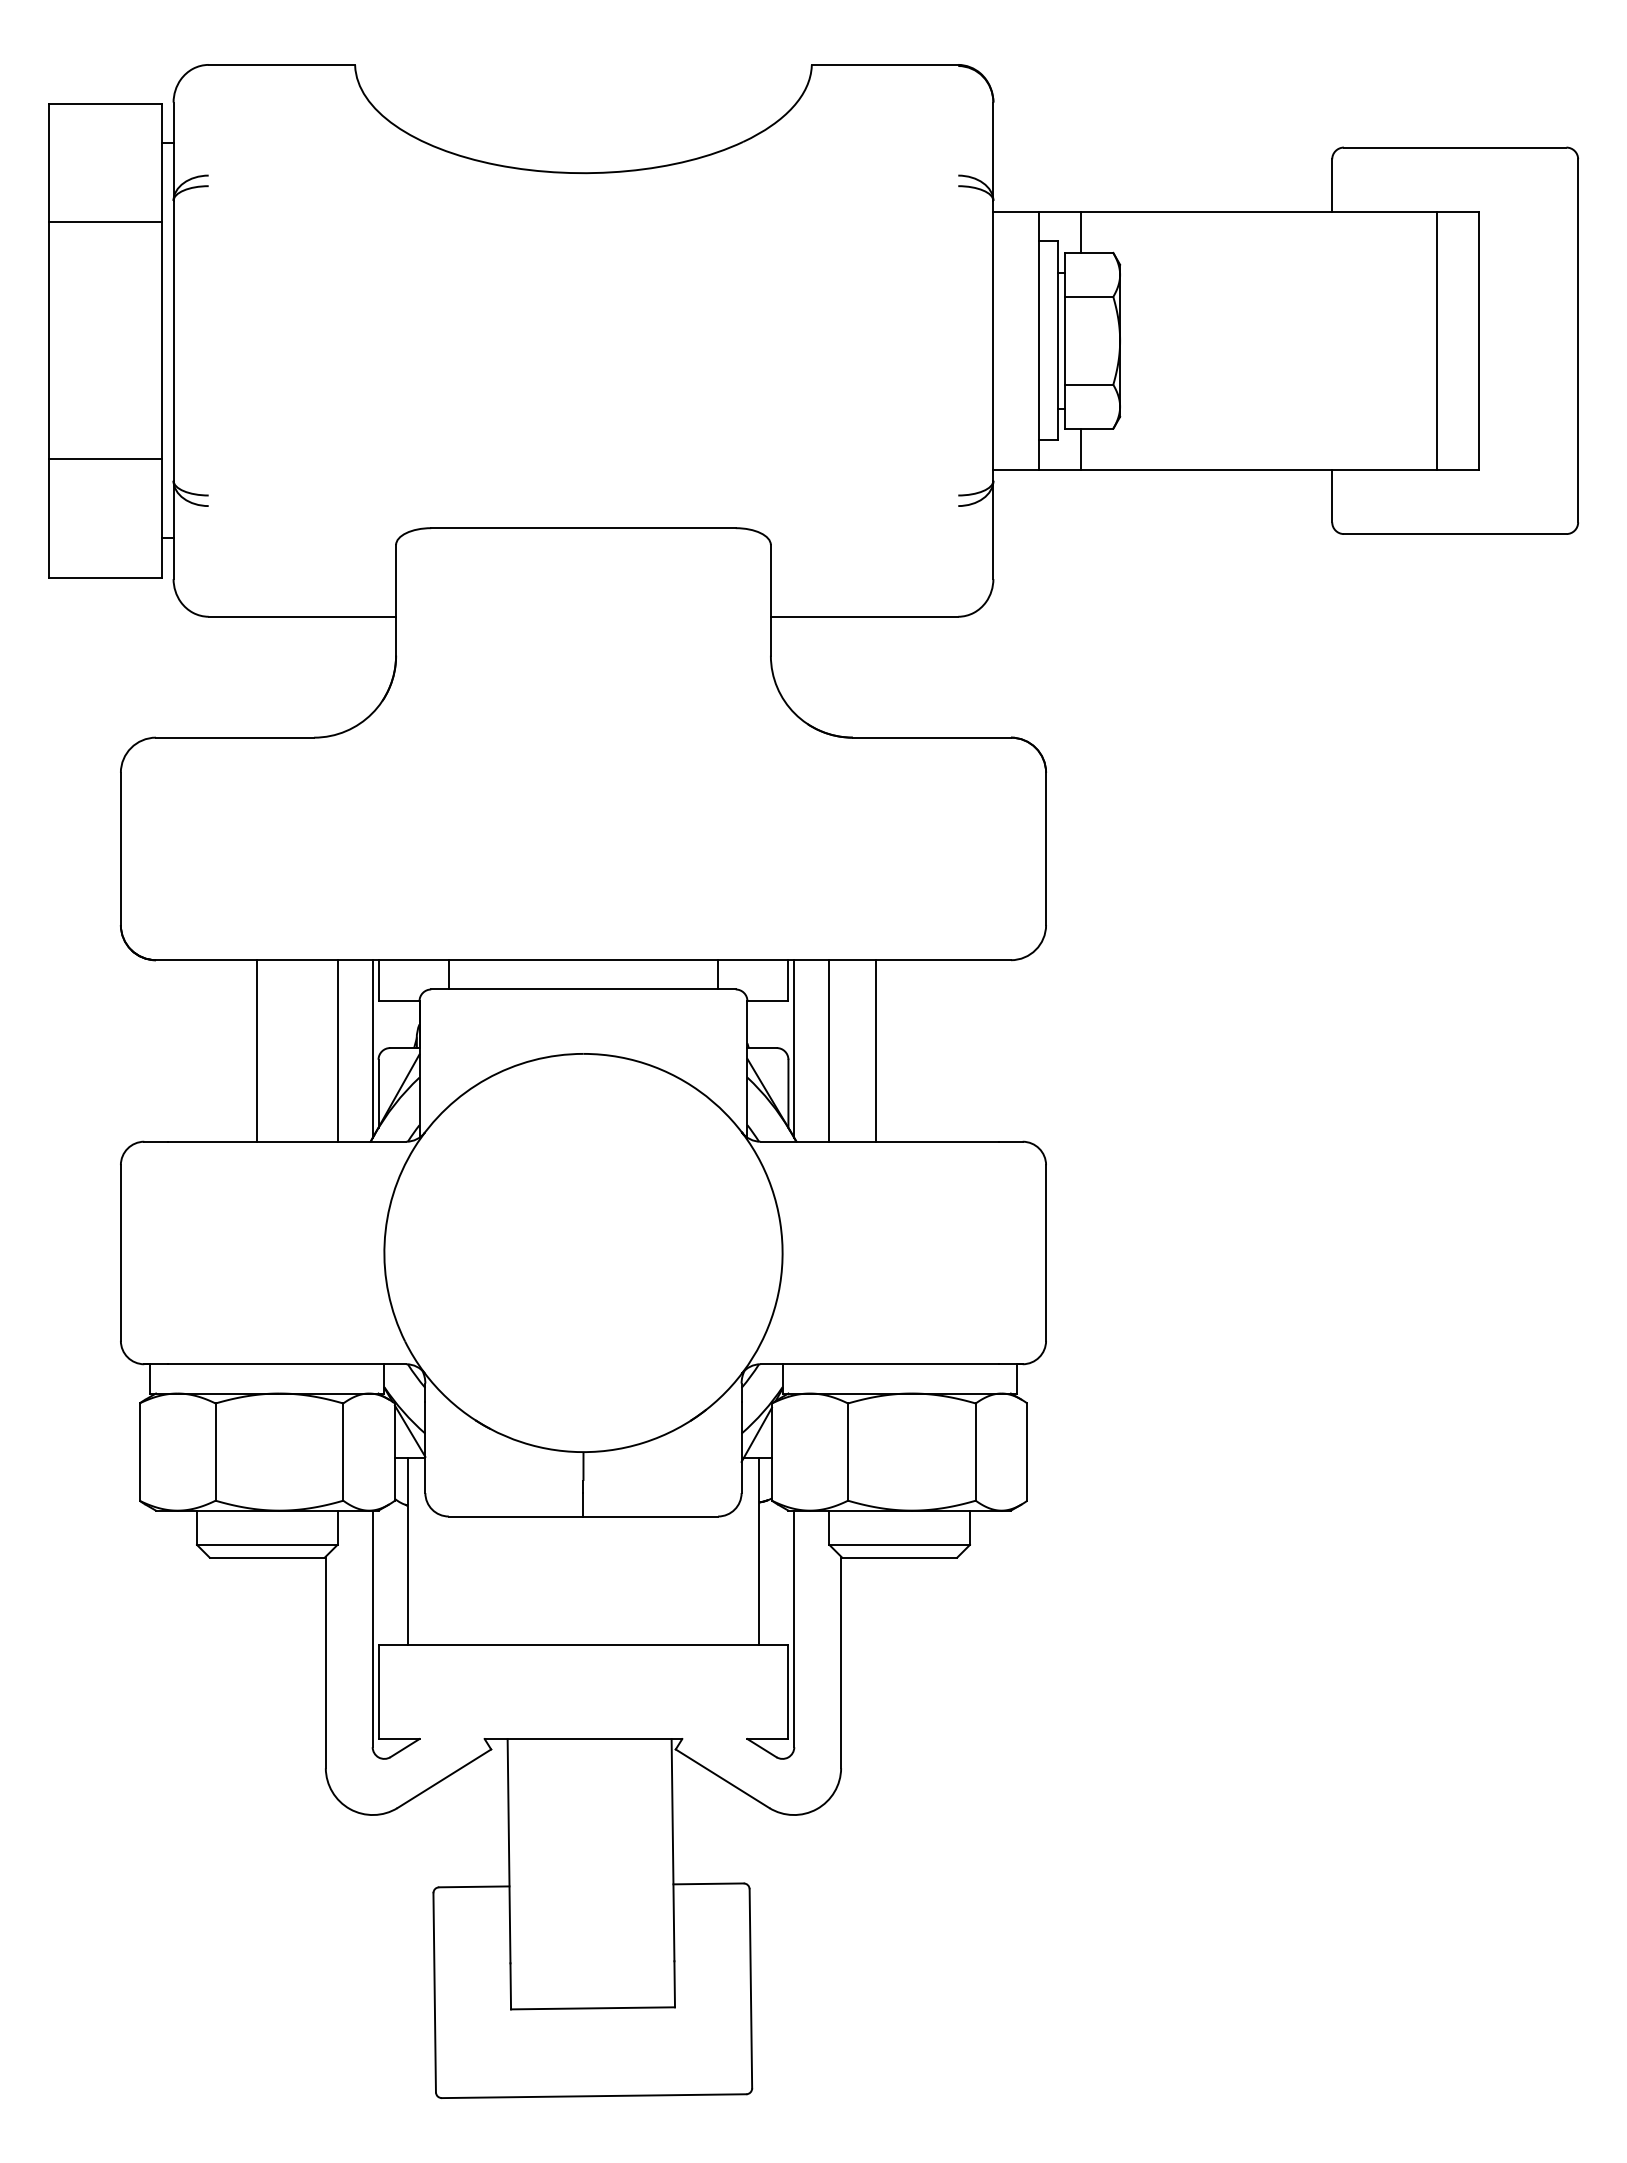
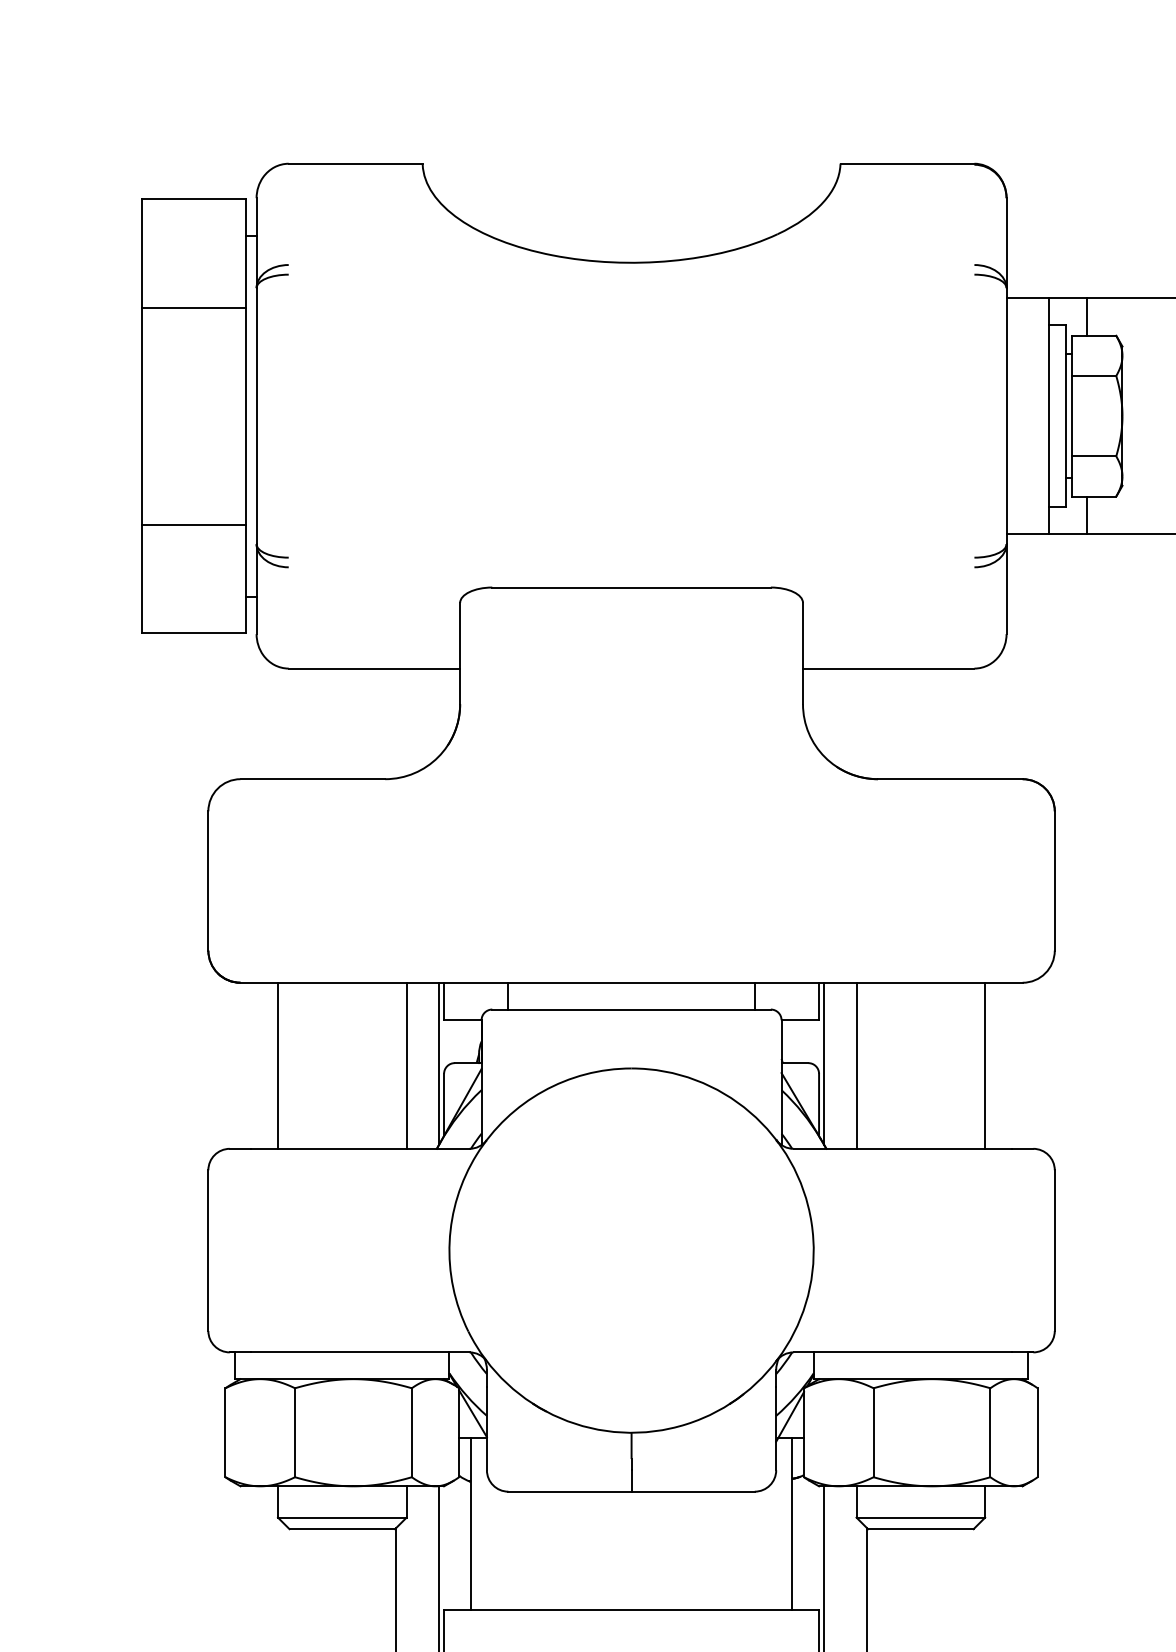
line: (257, 1050) -> (278, 1065), moved
line: (875, 1050) -> (984, 1065), moved

